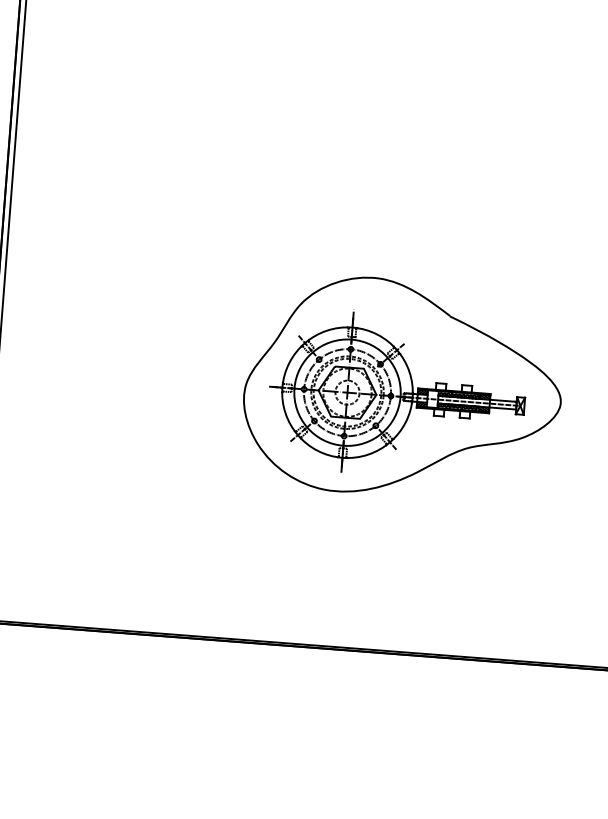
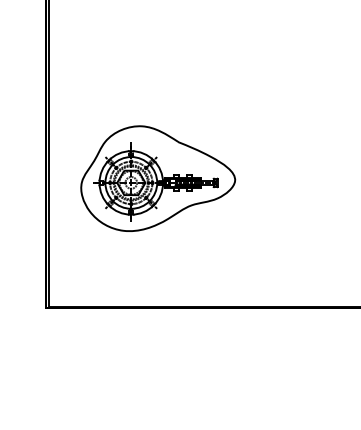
part: (403, 387) -> (158, 178), moved

